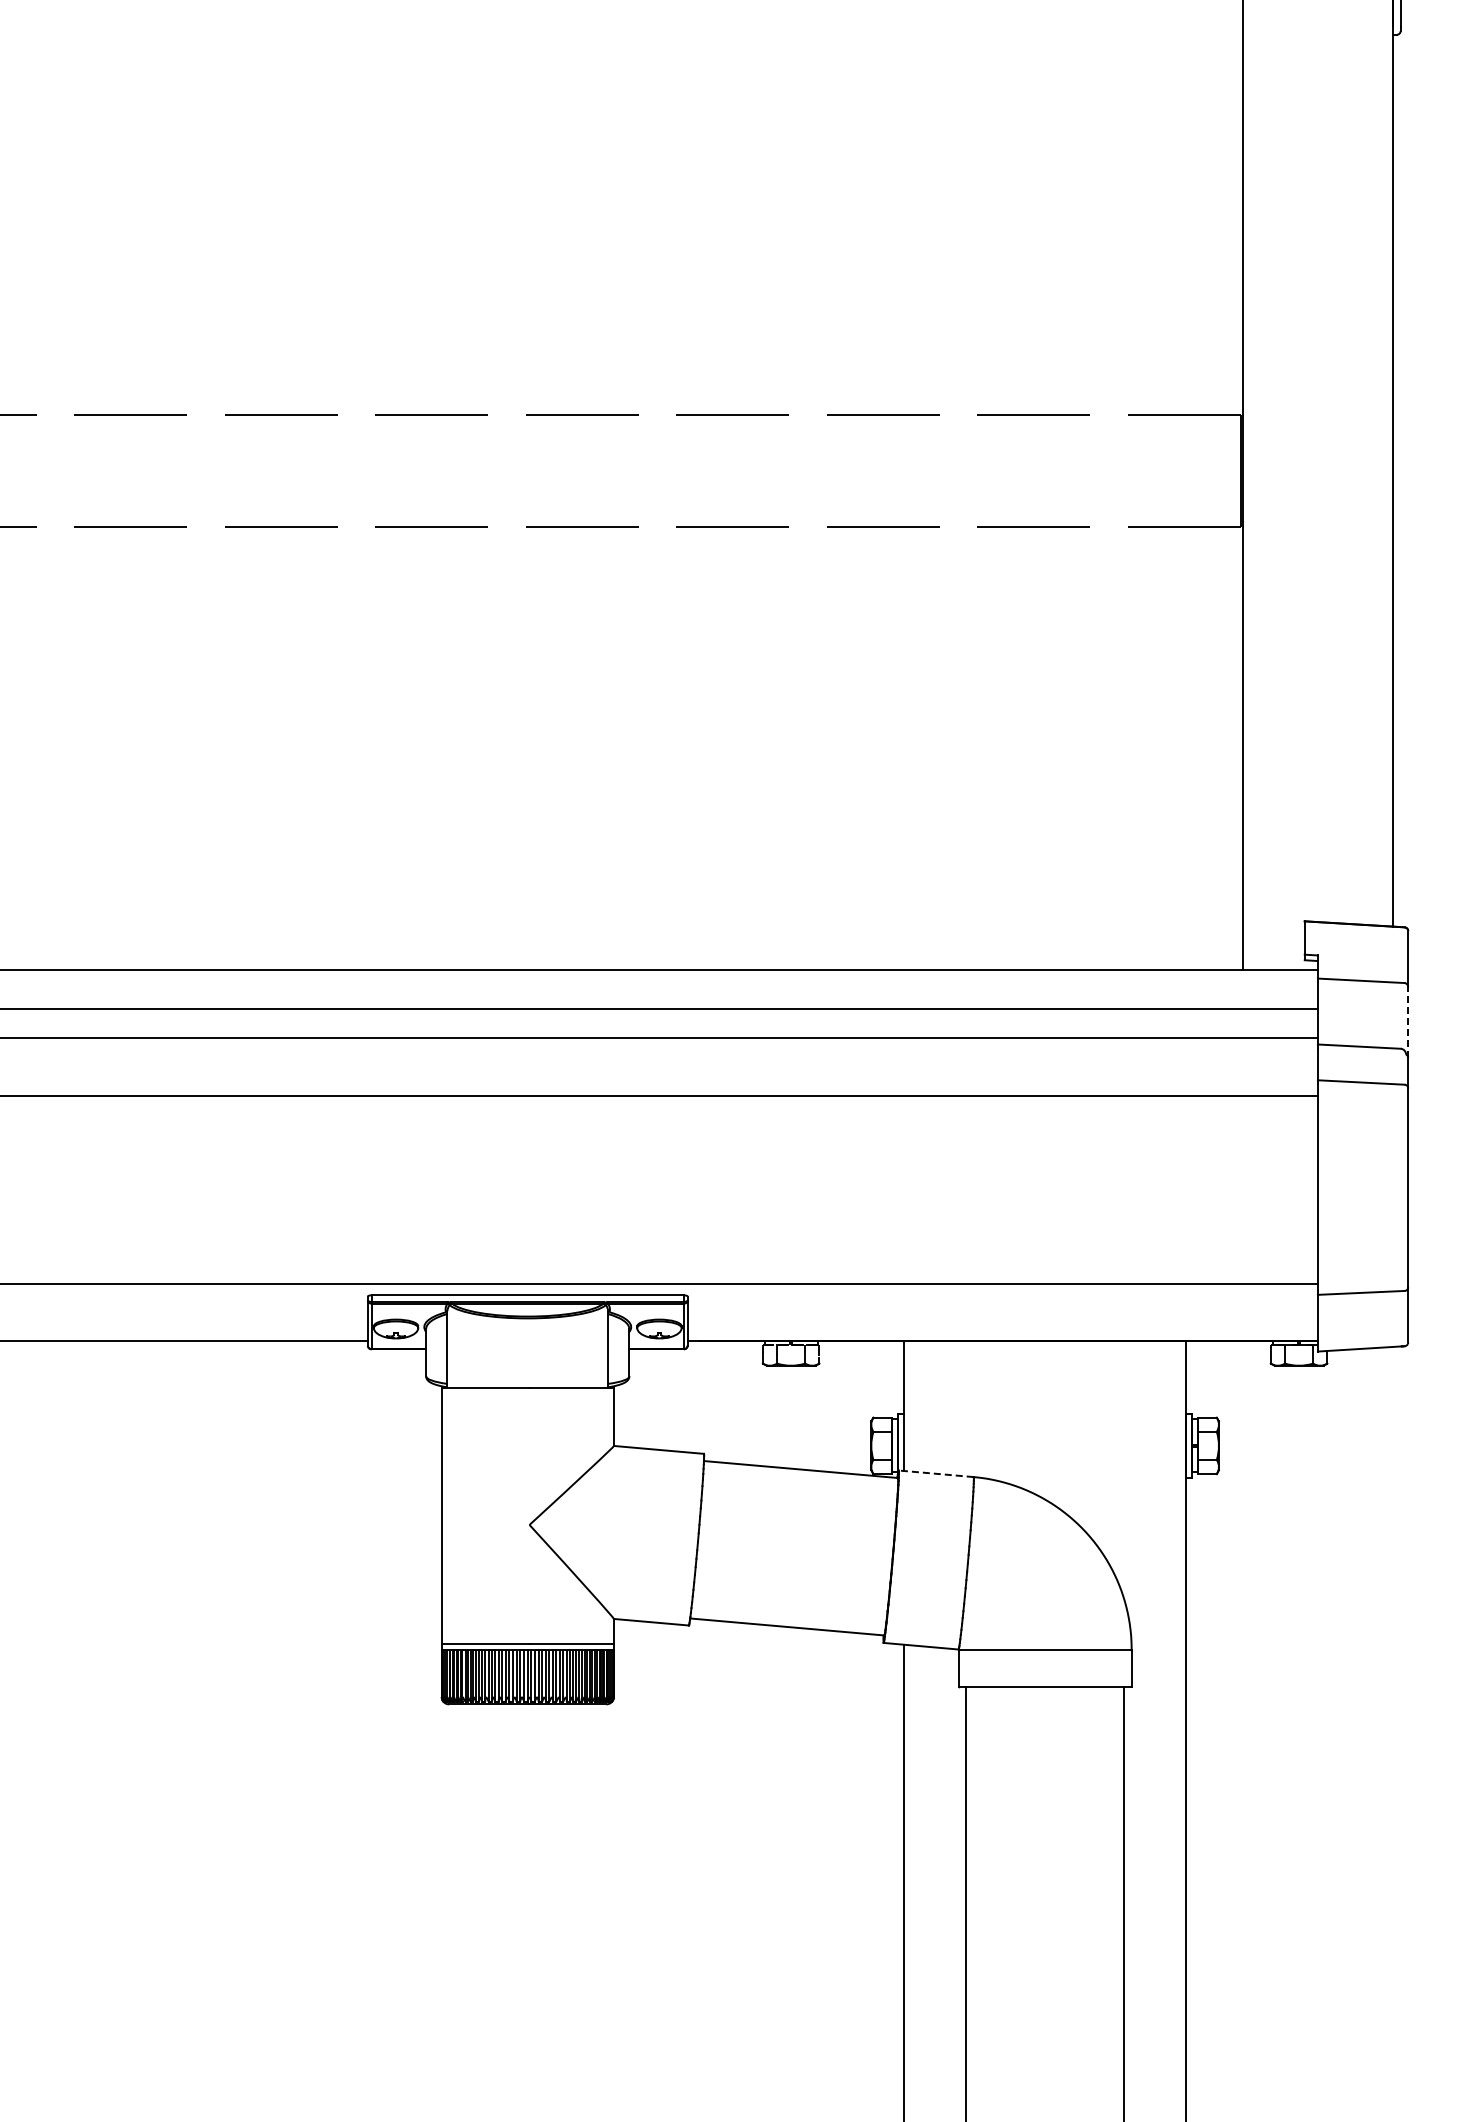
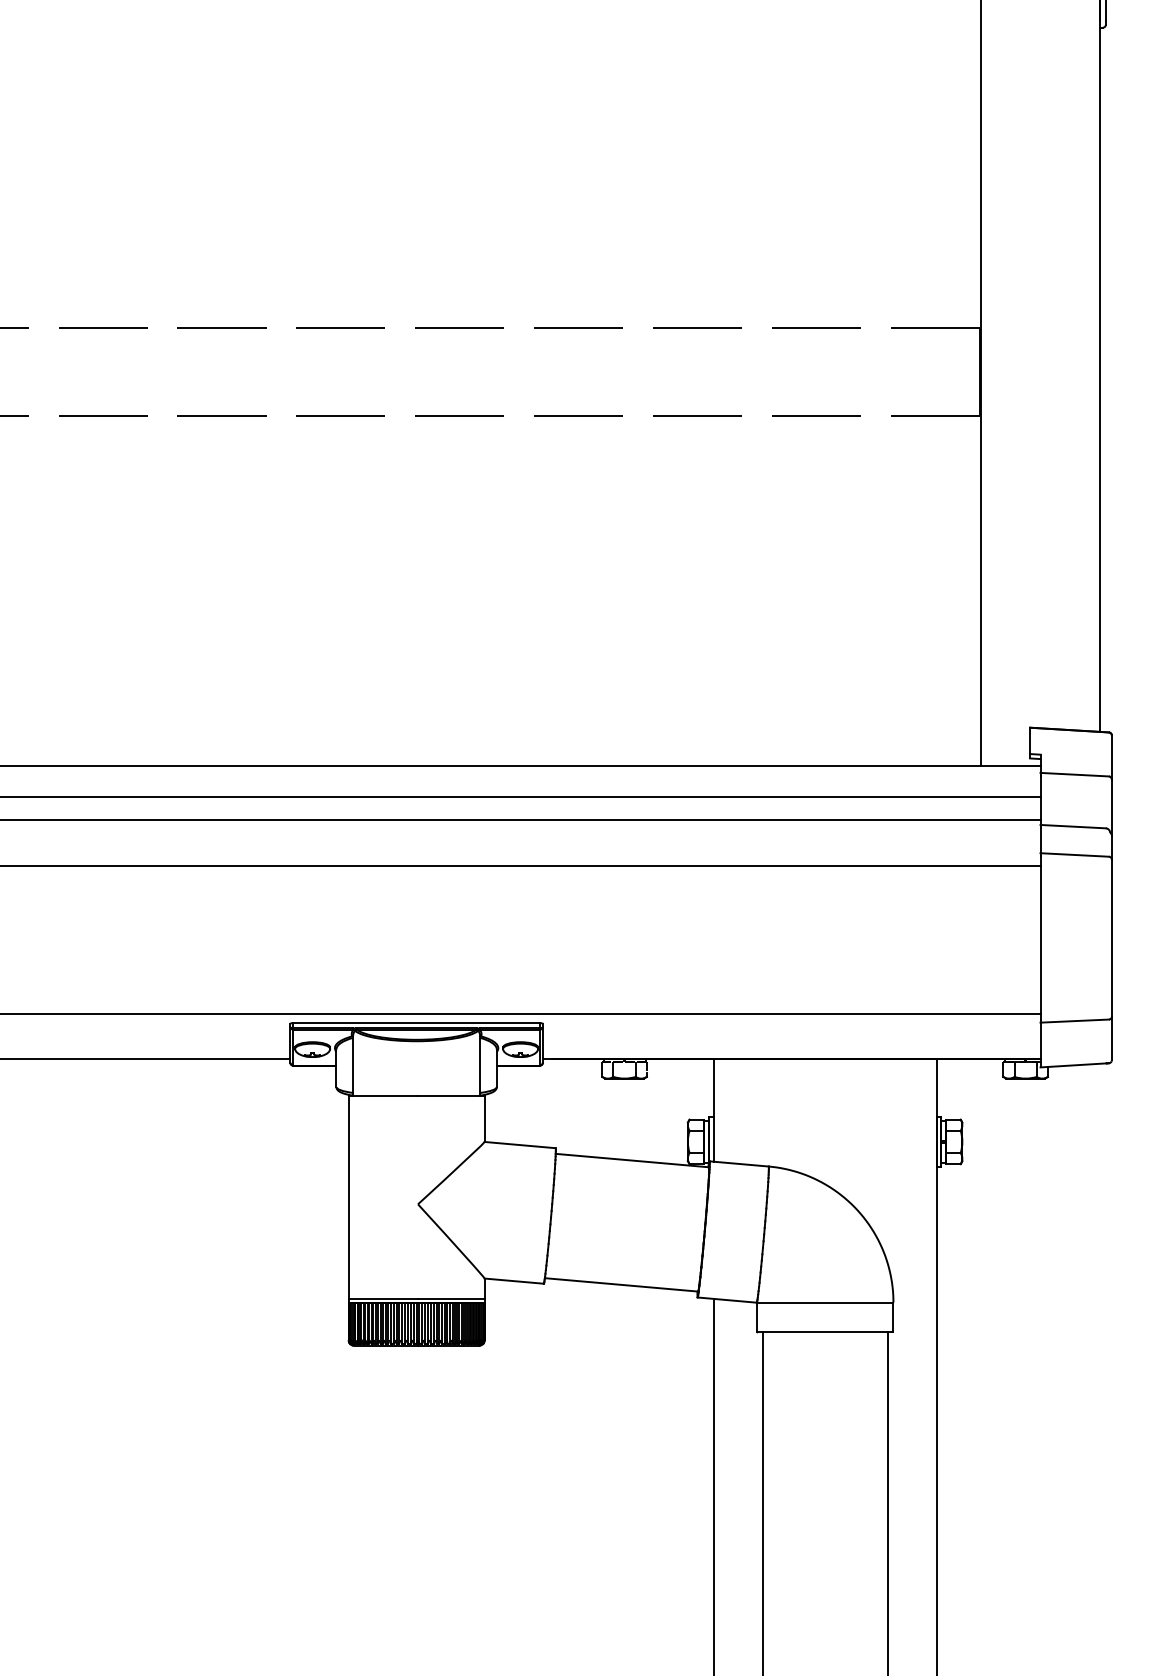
line: (1408, 1021) -> (1112, 806), dashed -> solid
line: (936, 1473) -> (739, 1163), dashed -> solid

